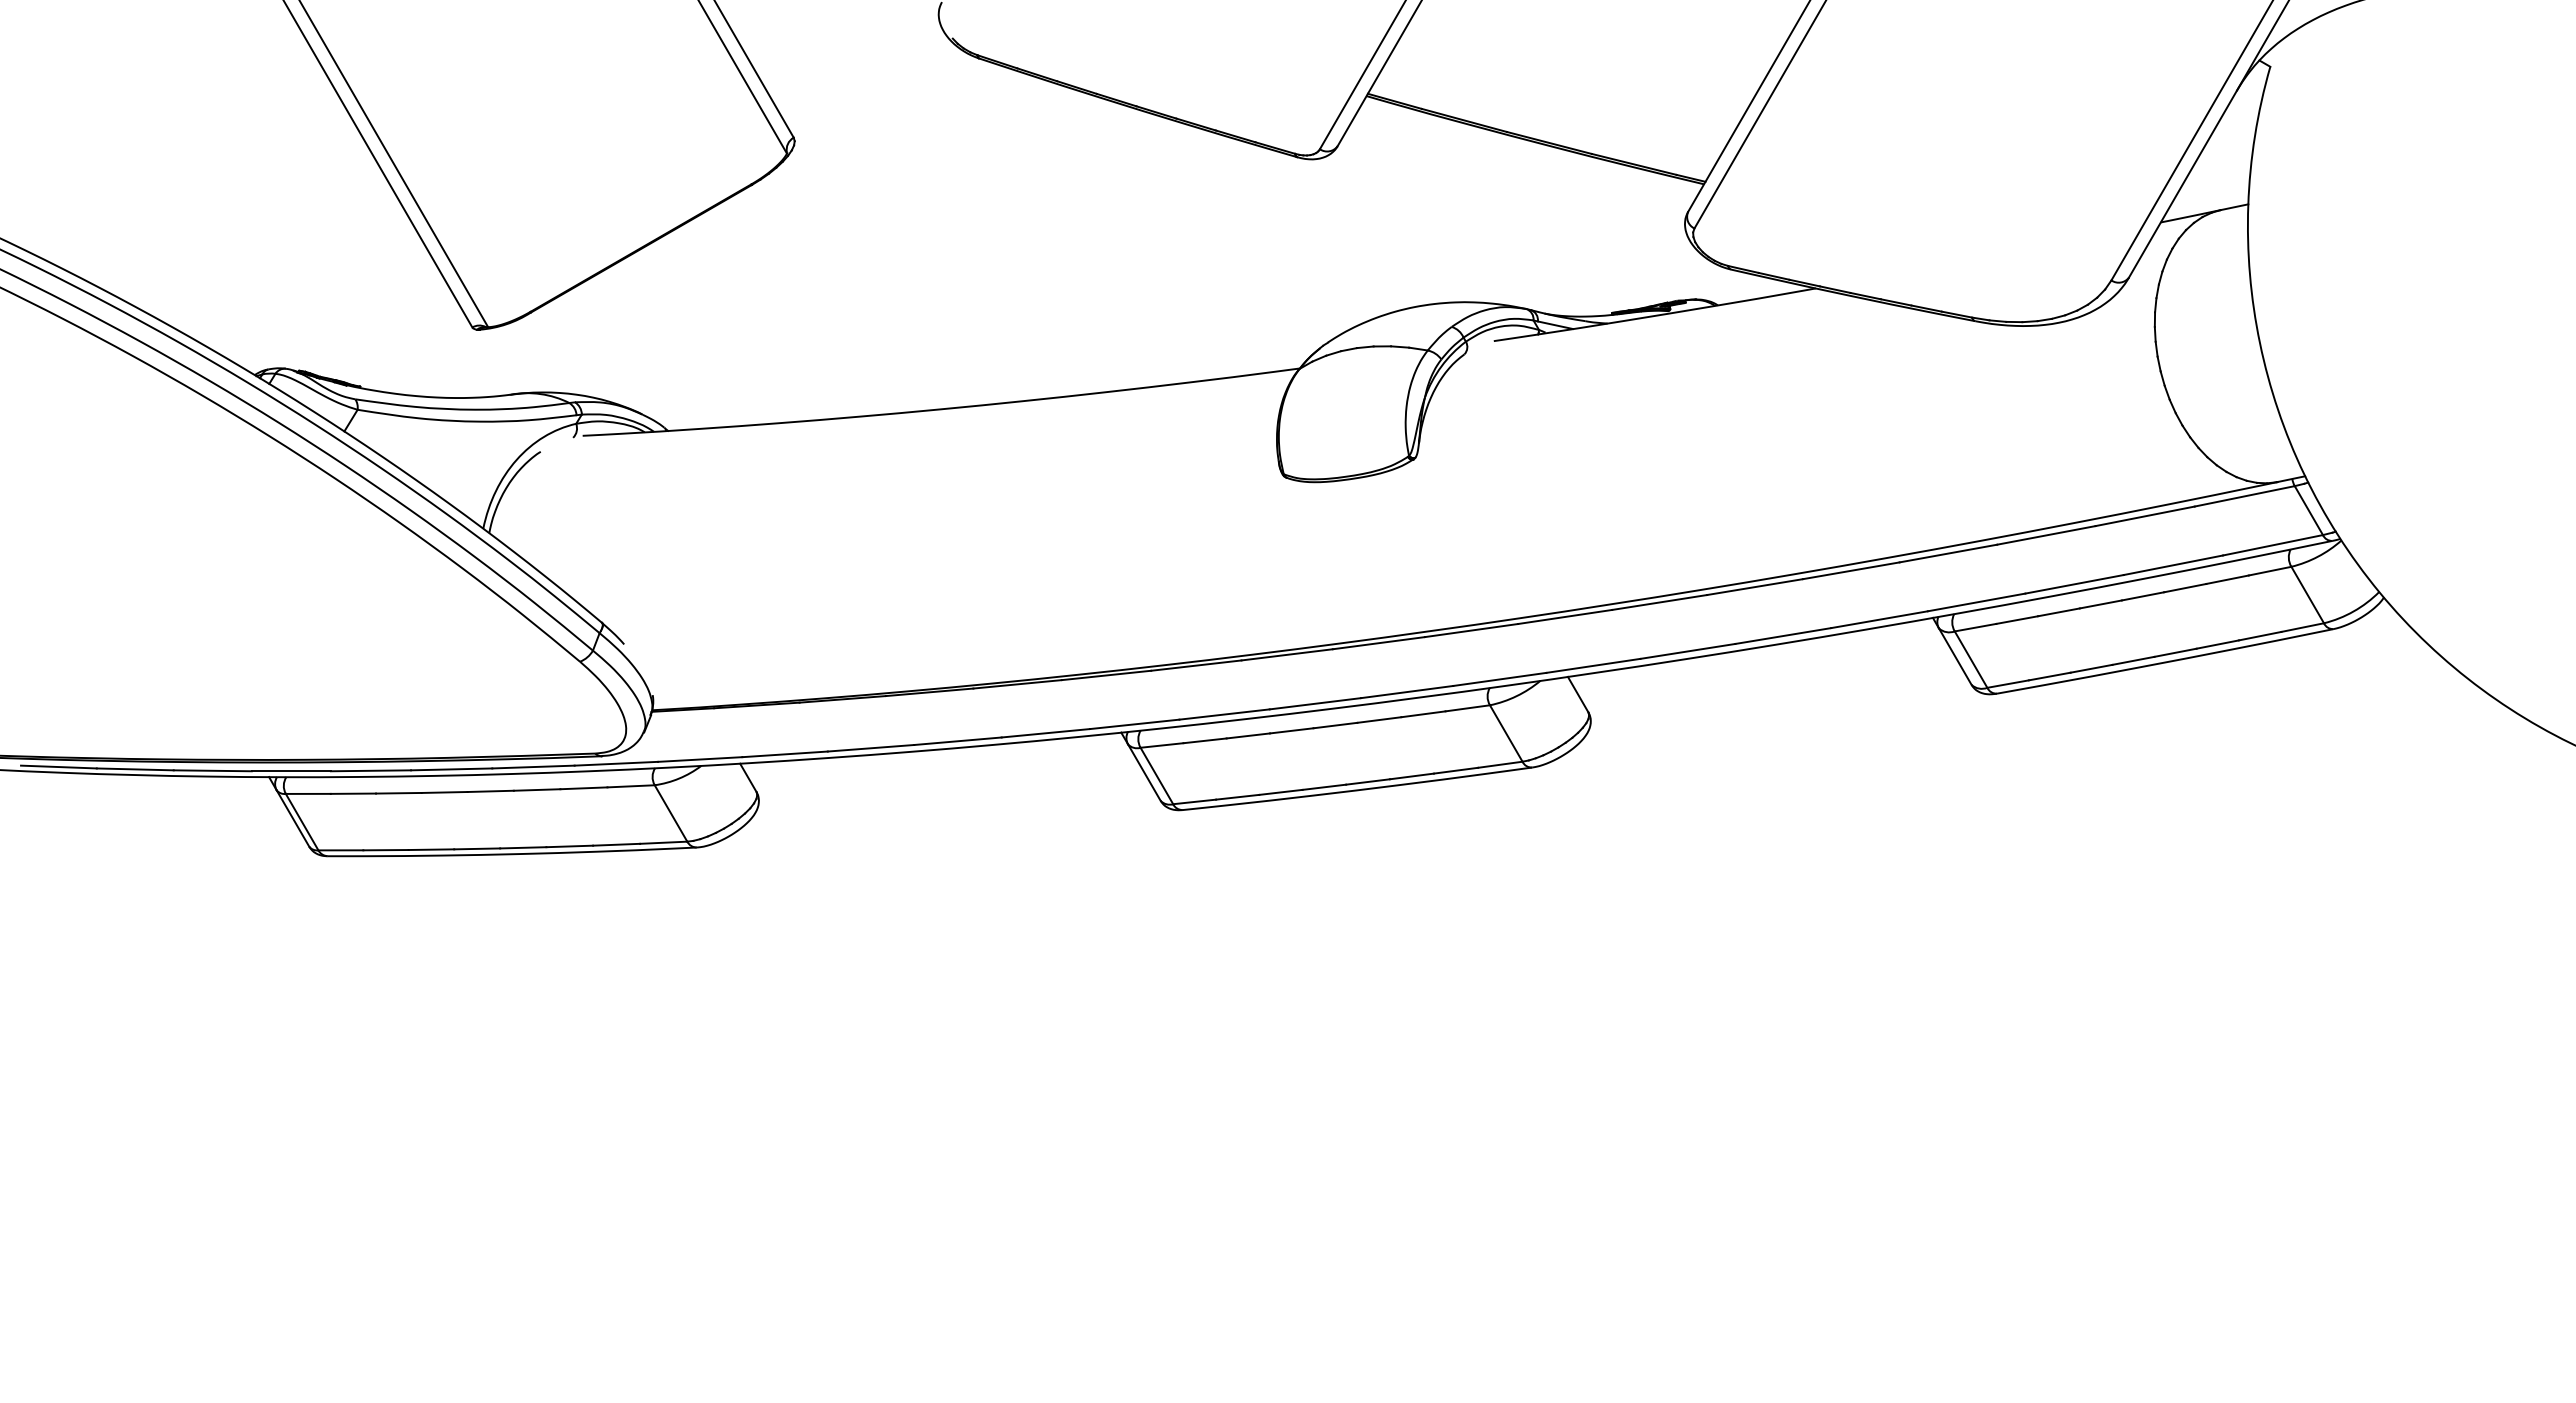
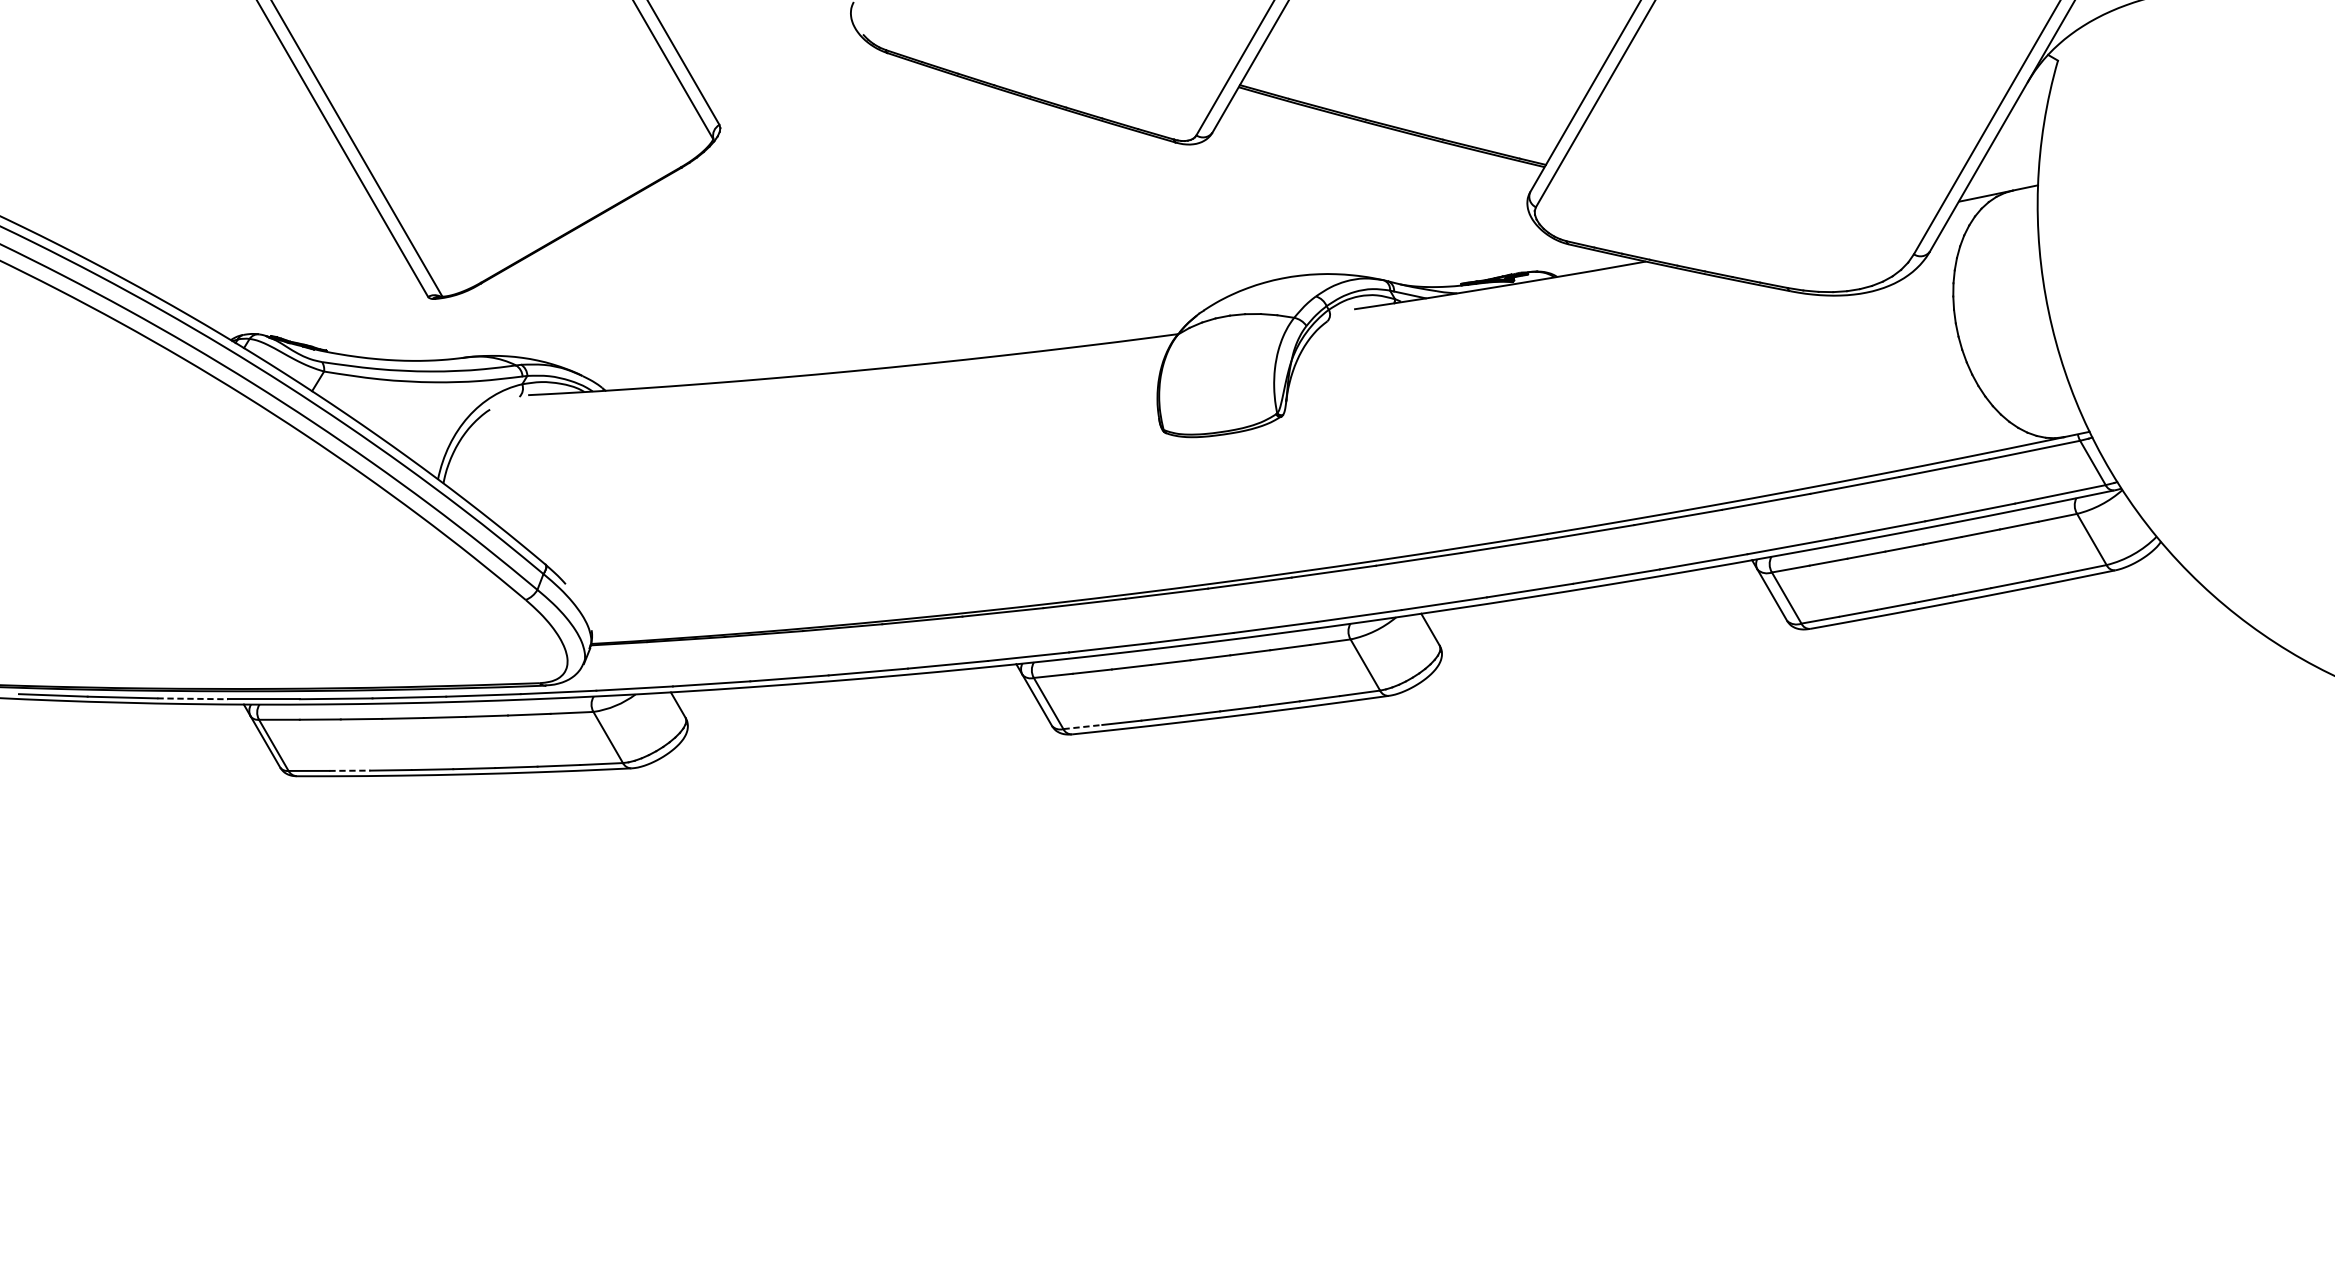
line: (213, 770) -> (193, 698), solid -> dashed
line: (1194, 801) -> (1082, 726), solid -> dashed
line: (385, 850) -> (349, 771), solid -> dashed

